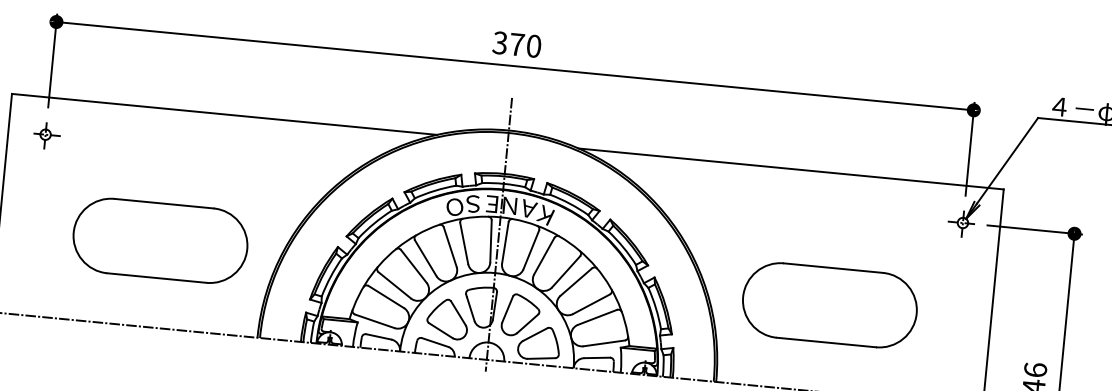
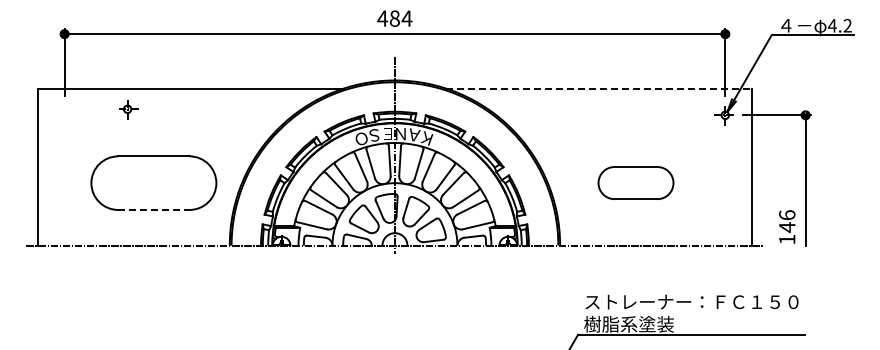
text: (516, 44) -> (394, 18), 370 -> 484
part: (46, 135) -> (128, 109), moved
line: (791, 168) -> (599, 88), solid -> dashed
line: (156, 277) -> (153, 209), solid -> dashed
part: (829, 304) -> (635, 182), size x0.6

